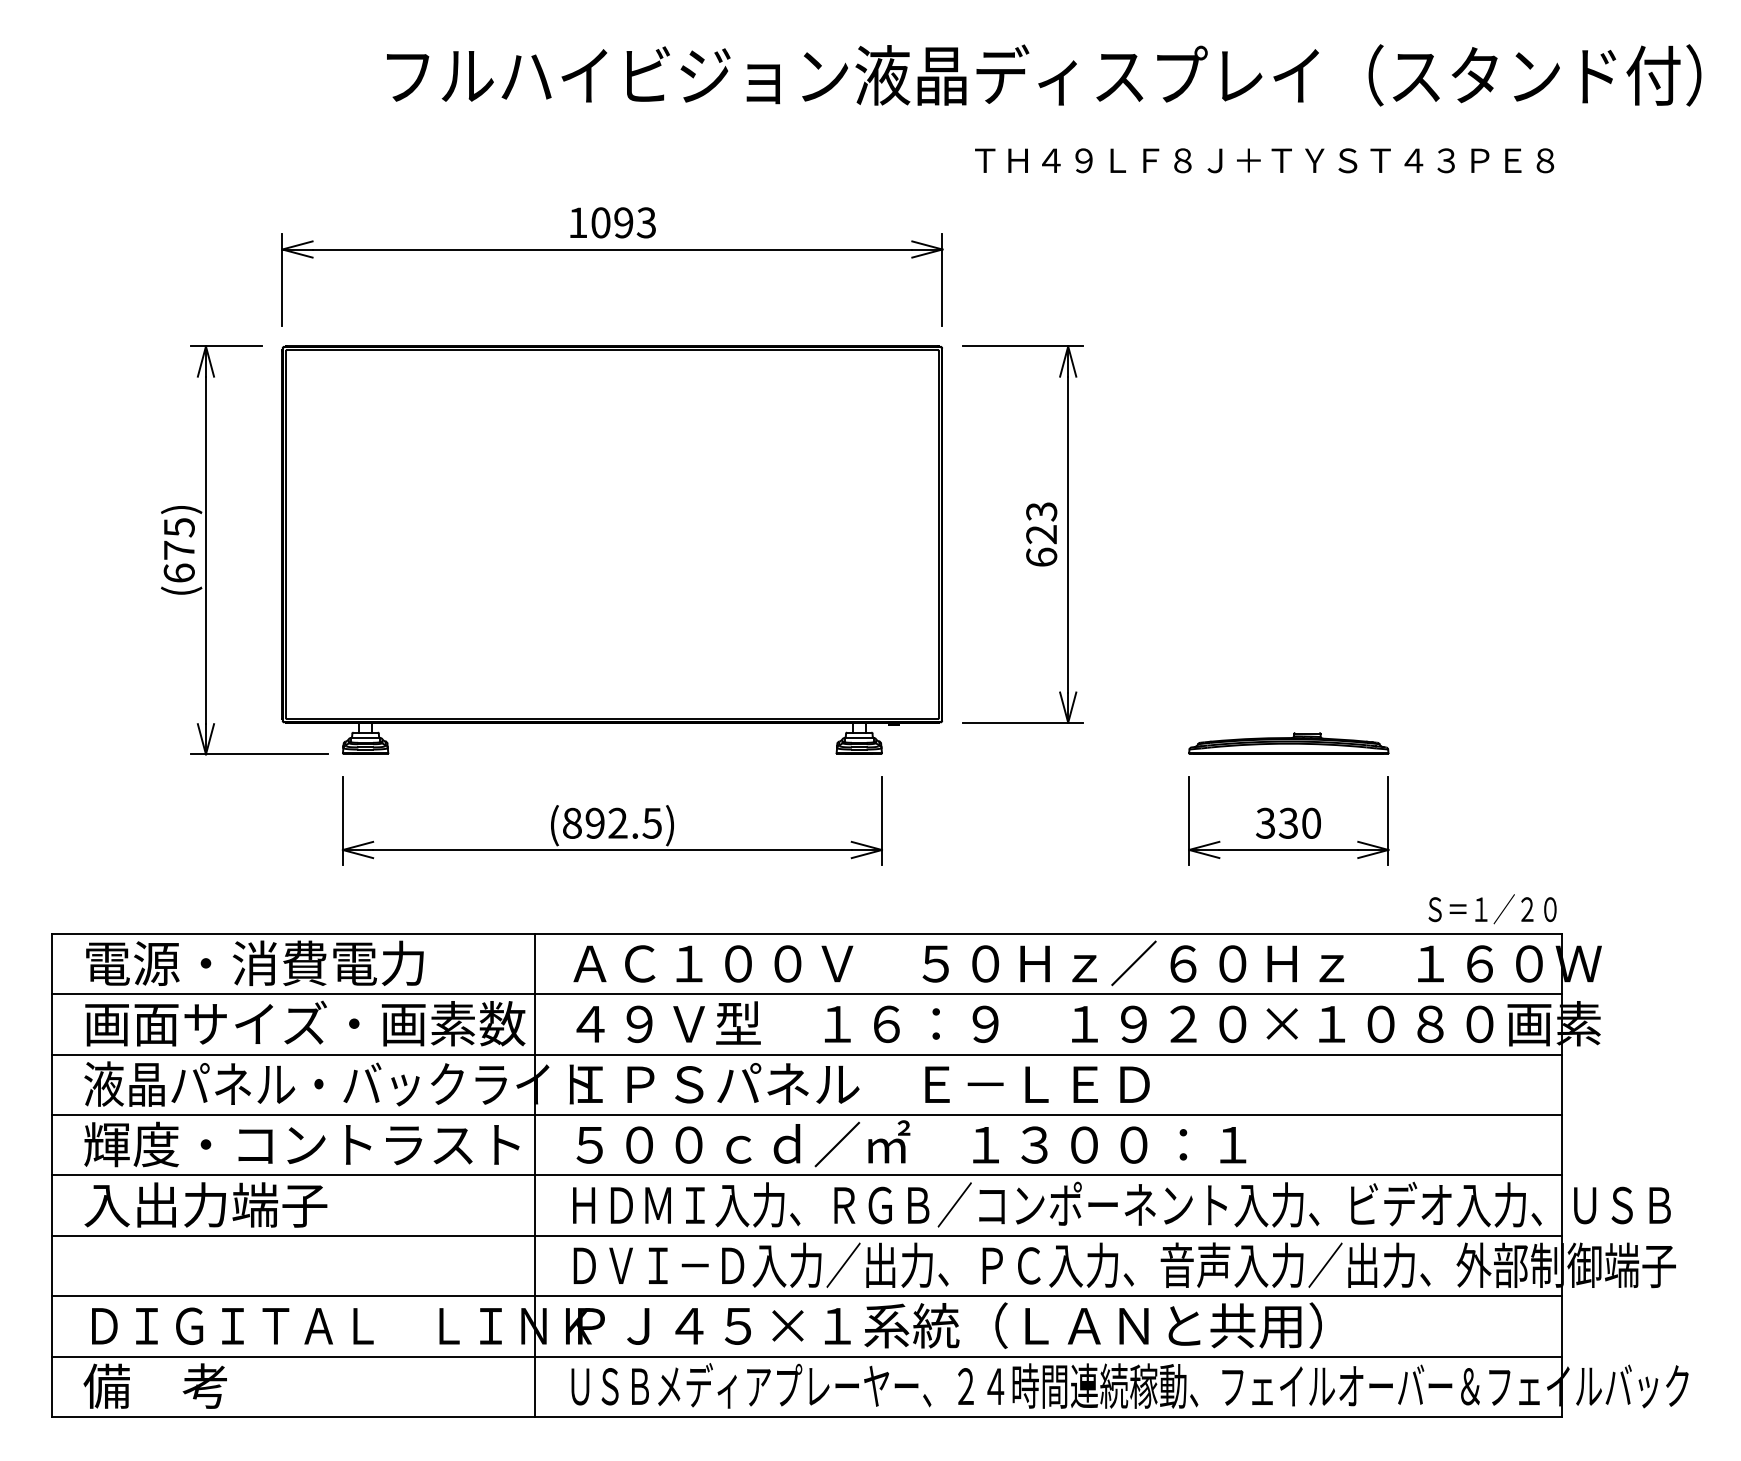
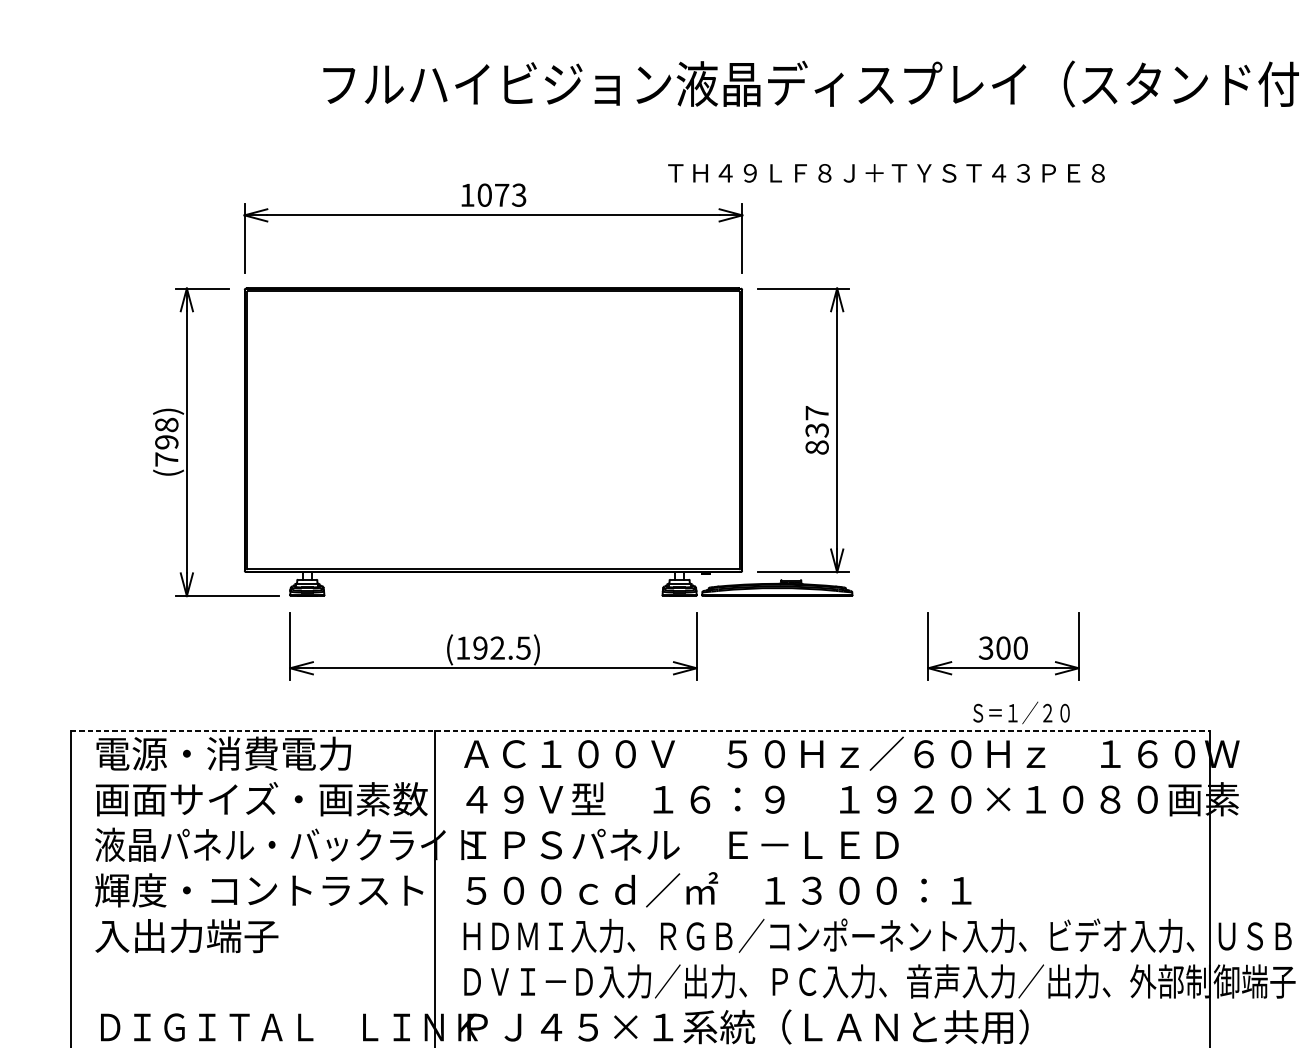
text: (1264, 160) -> (886, 173), moved
text: (623, 222) -> (501, 194), 1093 -> 1073
text: (1041, 534) -> (817, 430), 623 -> 837
text: (178, 550) -> (166, 442), (675) -> (798)
part: (1288, 743) -> (777, 587), moved
text: (572, 822) -> (463, 647), (892.5) -> (192.5)
text: (1288, 822) -> (1003, 647), 330 -> 300
text: (1492, 909) -> (1021, 713), moved
line: (807, 933) -> (640, 731), solid -> dashed
line: (806, 994) -> (639, 777), removed
line: (806, 1054) -> (639, 822), removed
line: (806, 1115) -> (639, 868), removed
line: (806, 1175) -> (639, 913), removed
line: (806, 1235) -> (639, 958), removed
line: (806, 1296) -> (639, 1005), removed

